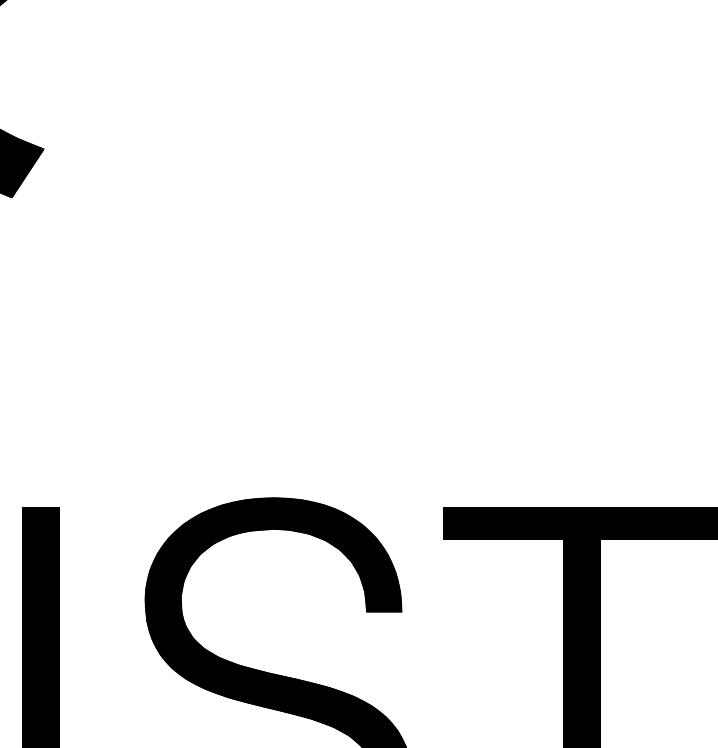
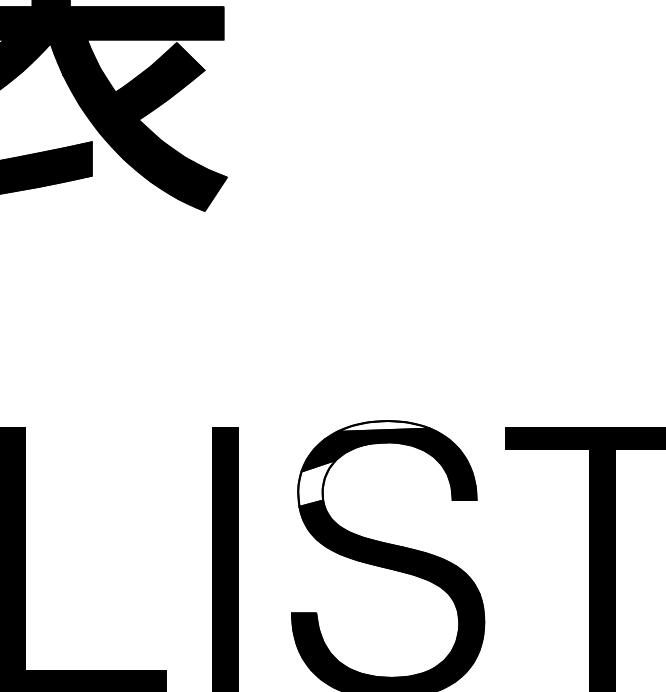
fill: (267, 506) -> (383, 426), removed
fill: (173, 586) -> (317, 482), removed

